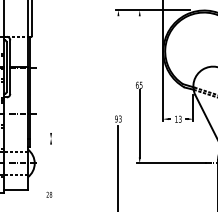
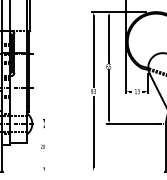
line: (140, 47) -> (109, 39), added
line: (118, 64) -> (93, 51), added
part: (50, 138) -> (43, 123), moved

